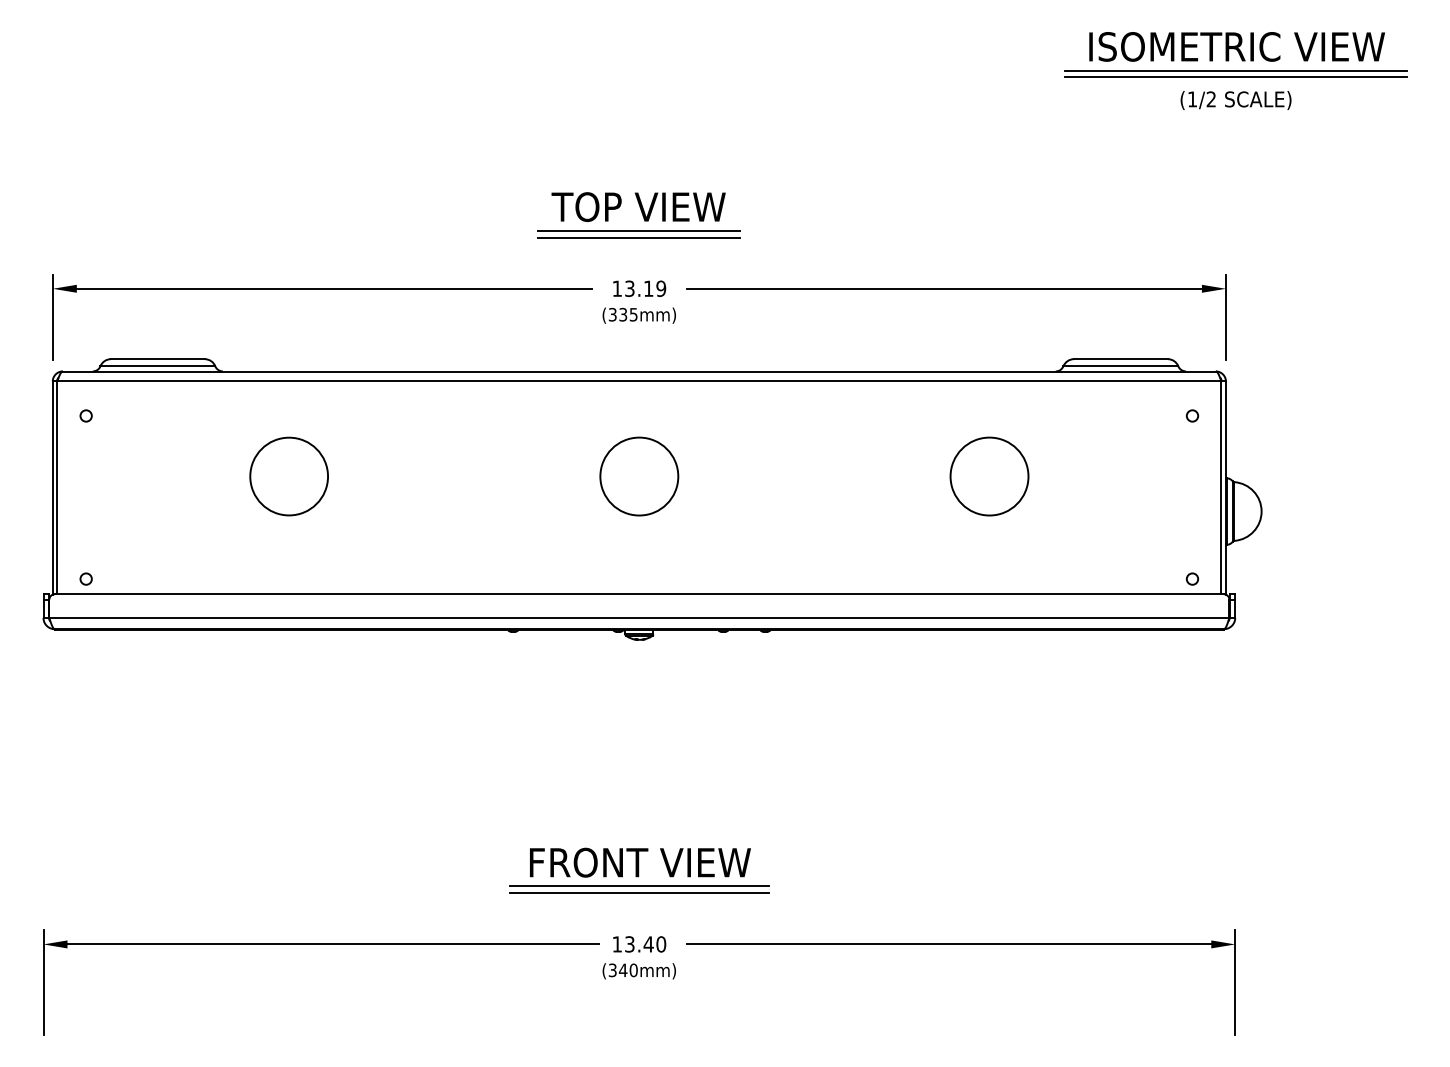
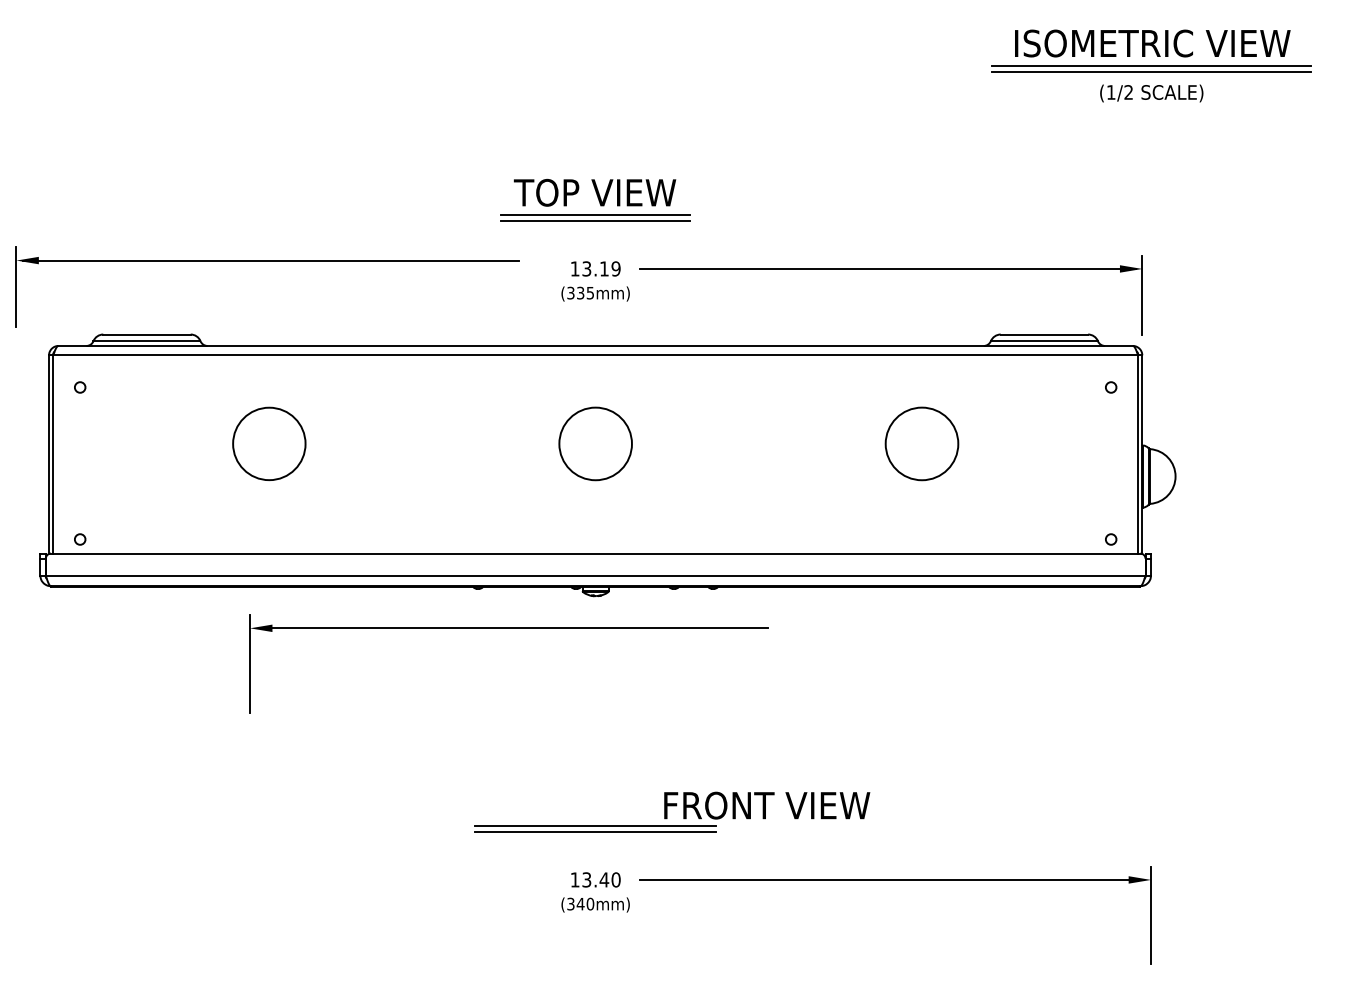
part: (322, 289) -> (267, 261), moved
text: (640, 862) -> (767, 805), moved
part: (321, 944) -> (509, 628), moved

